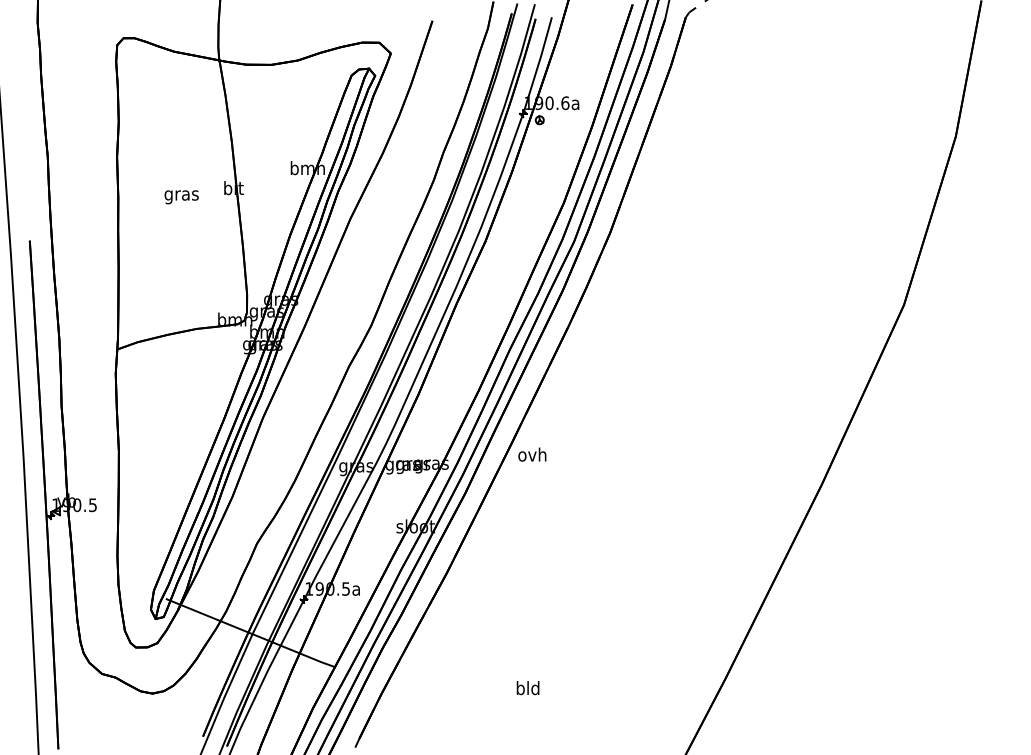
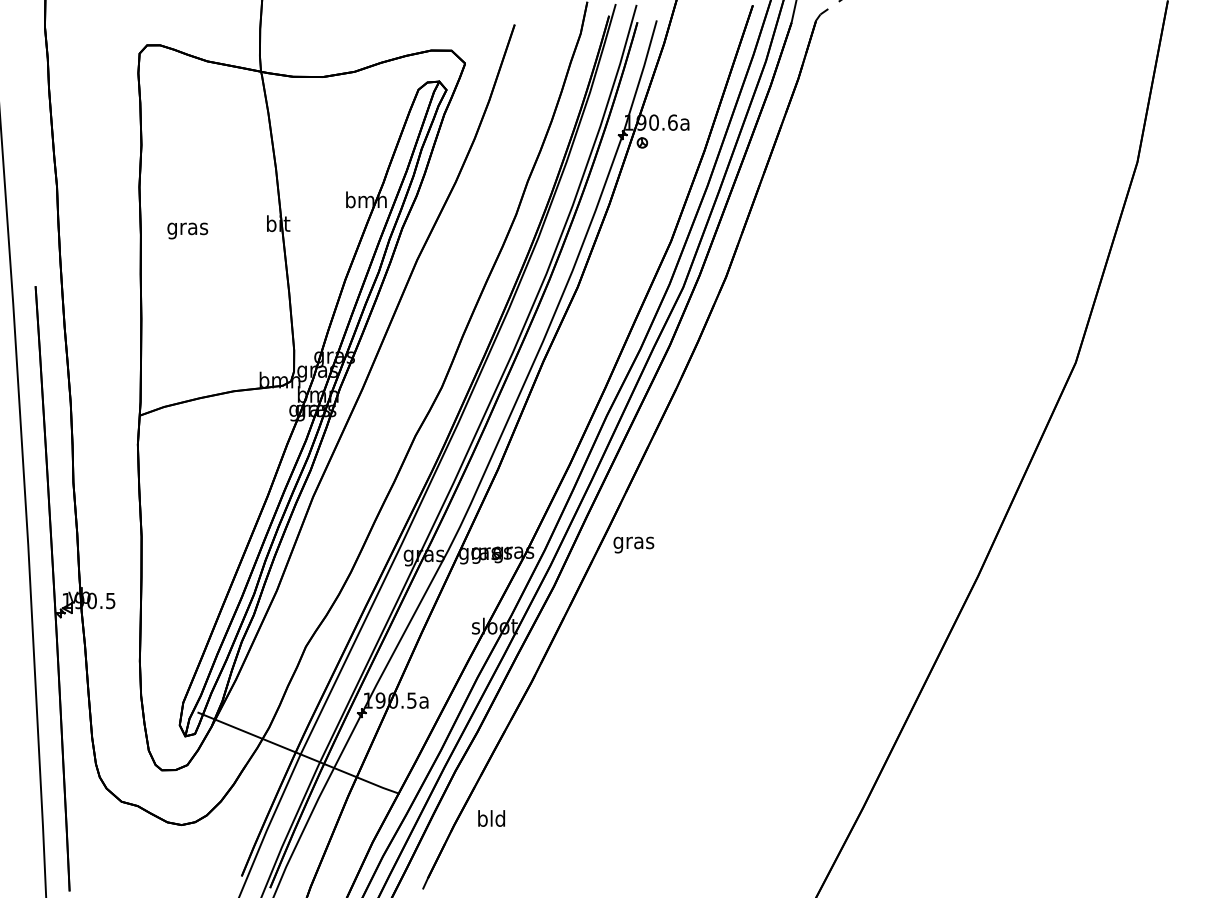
text: (181, 197) -> (187, 231), moved
text: (532, 456) -> (633, 542), ovh -> gras
text: (527, 688) -> (490, 819), moved

